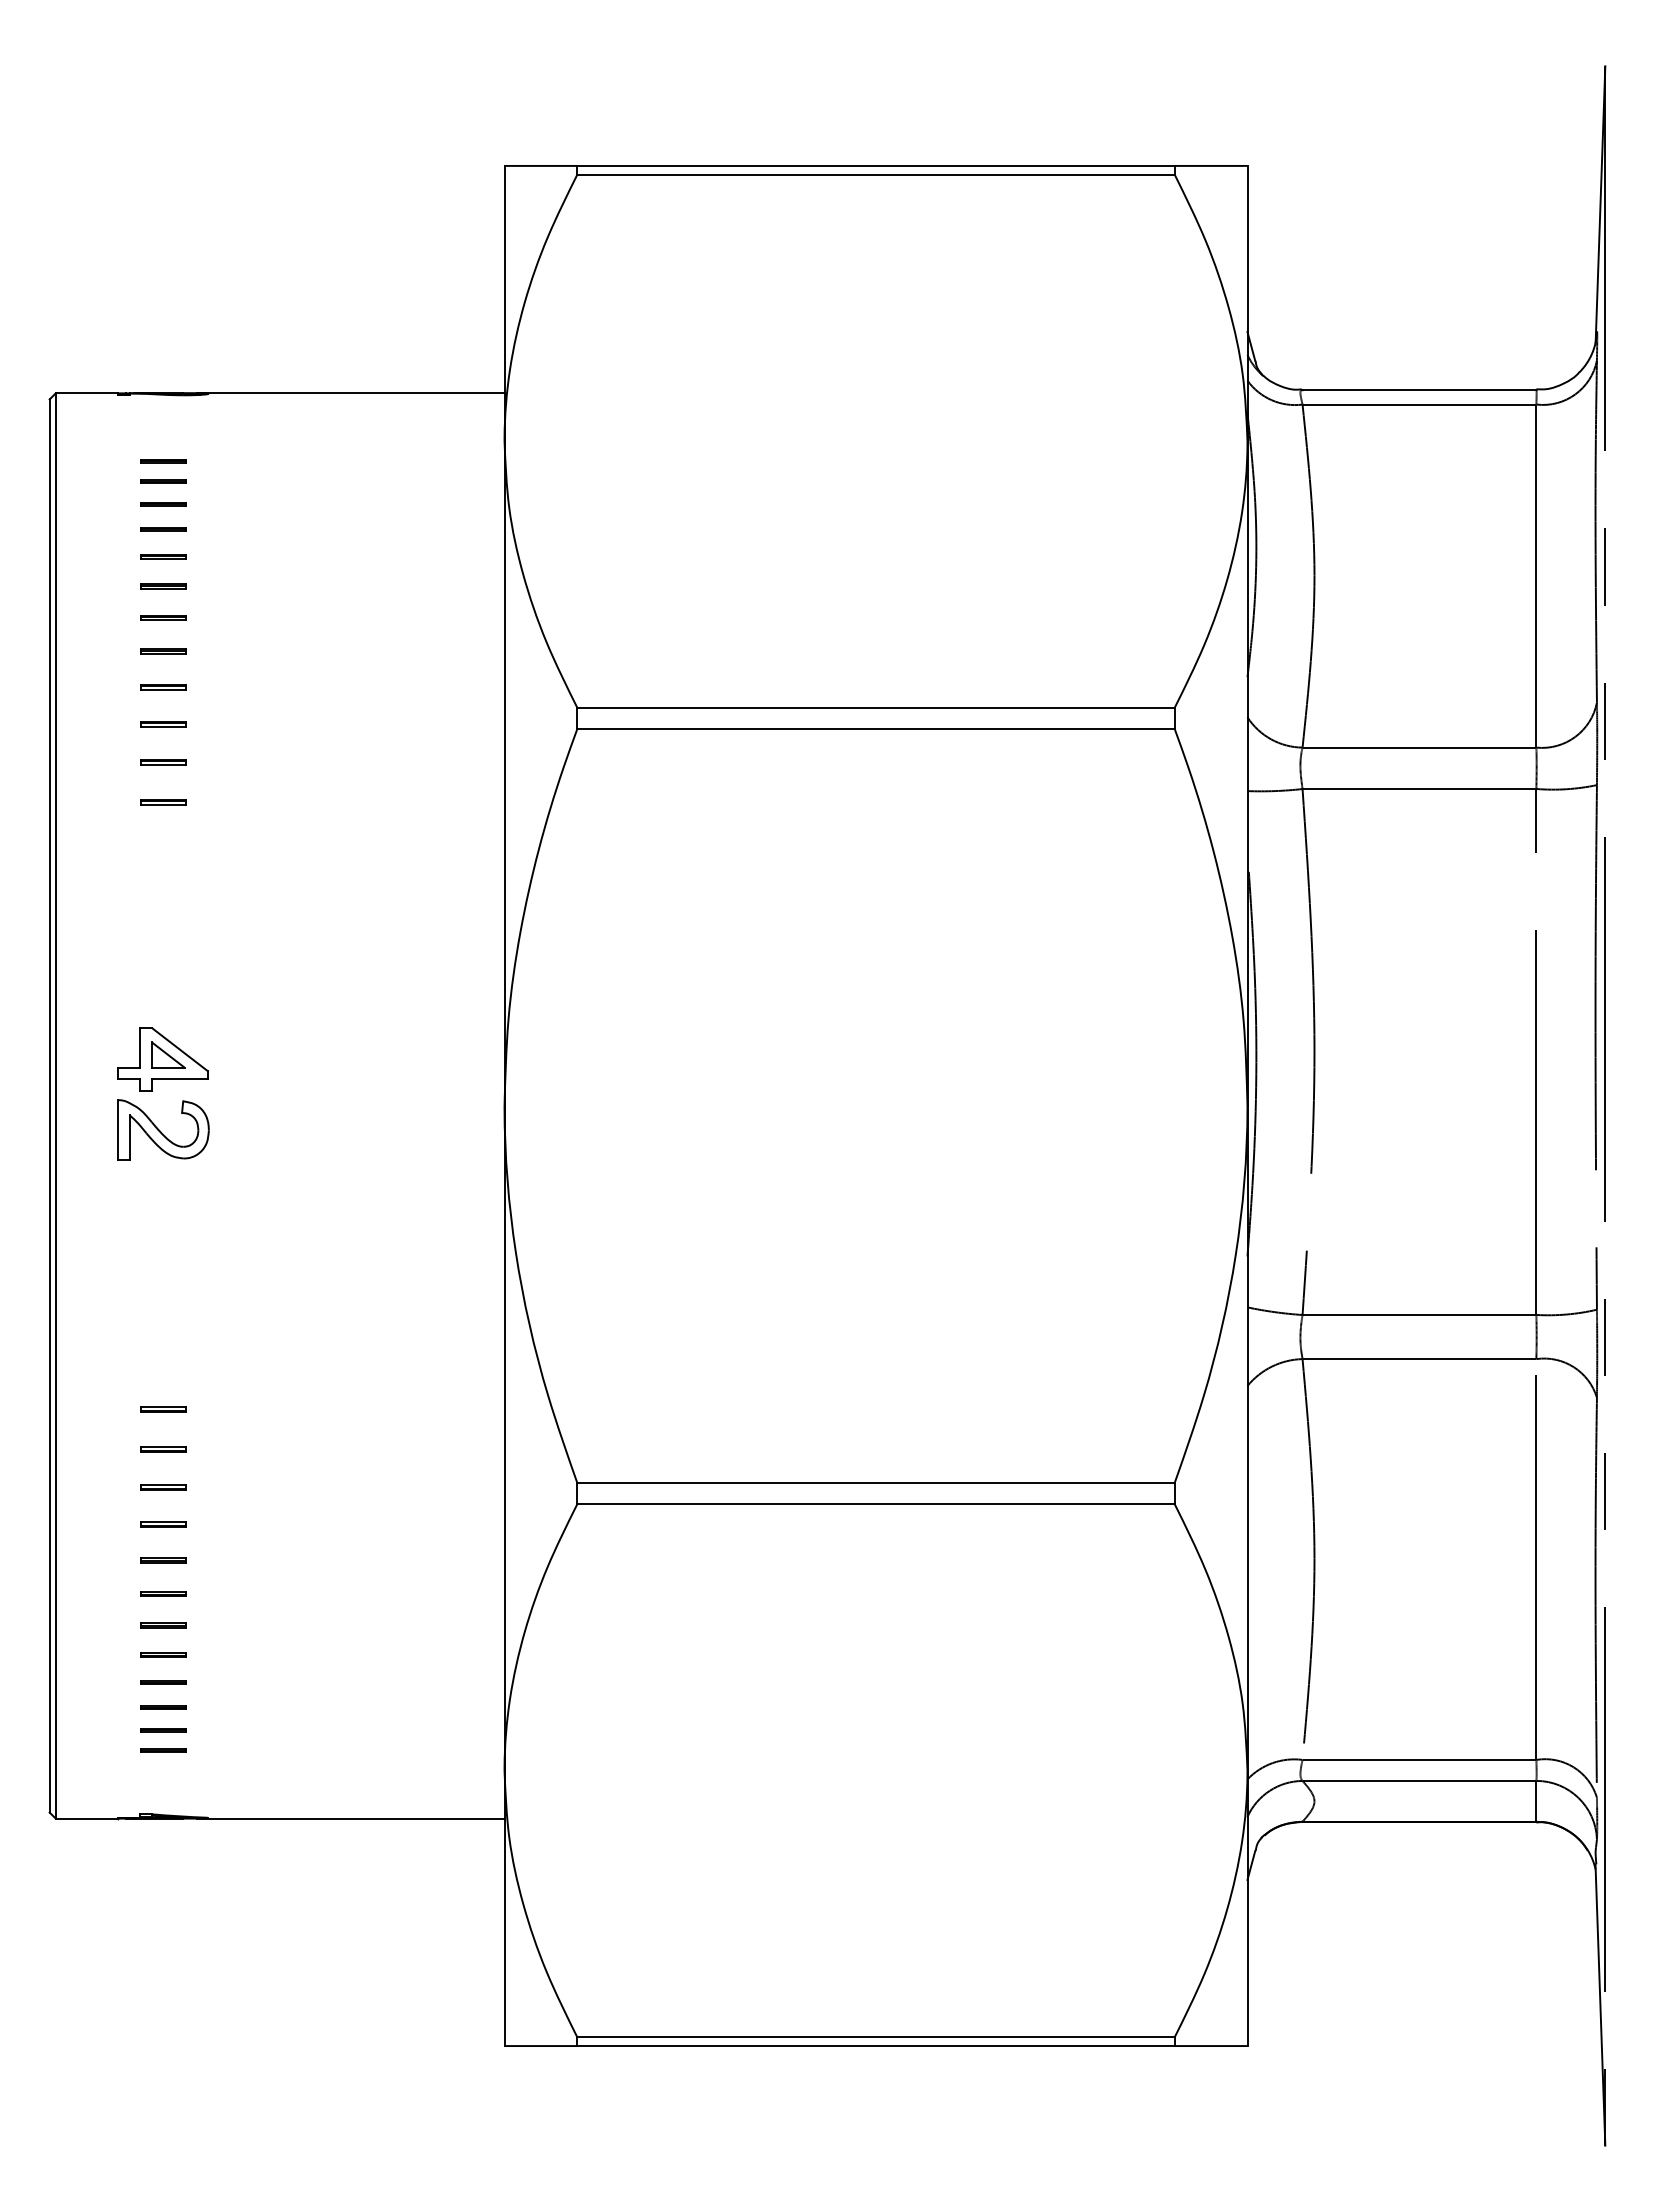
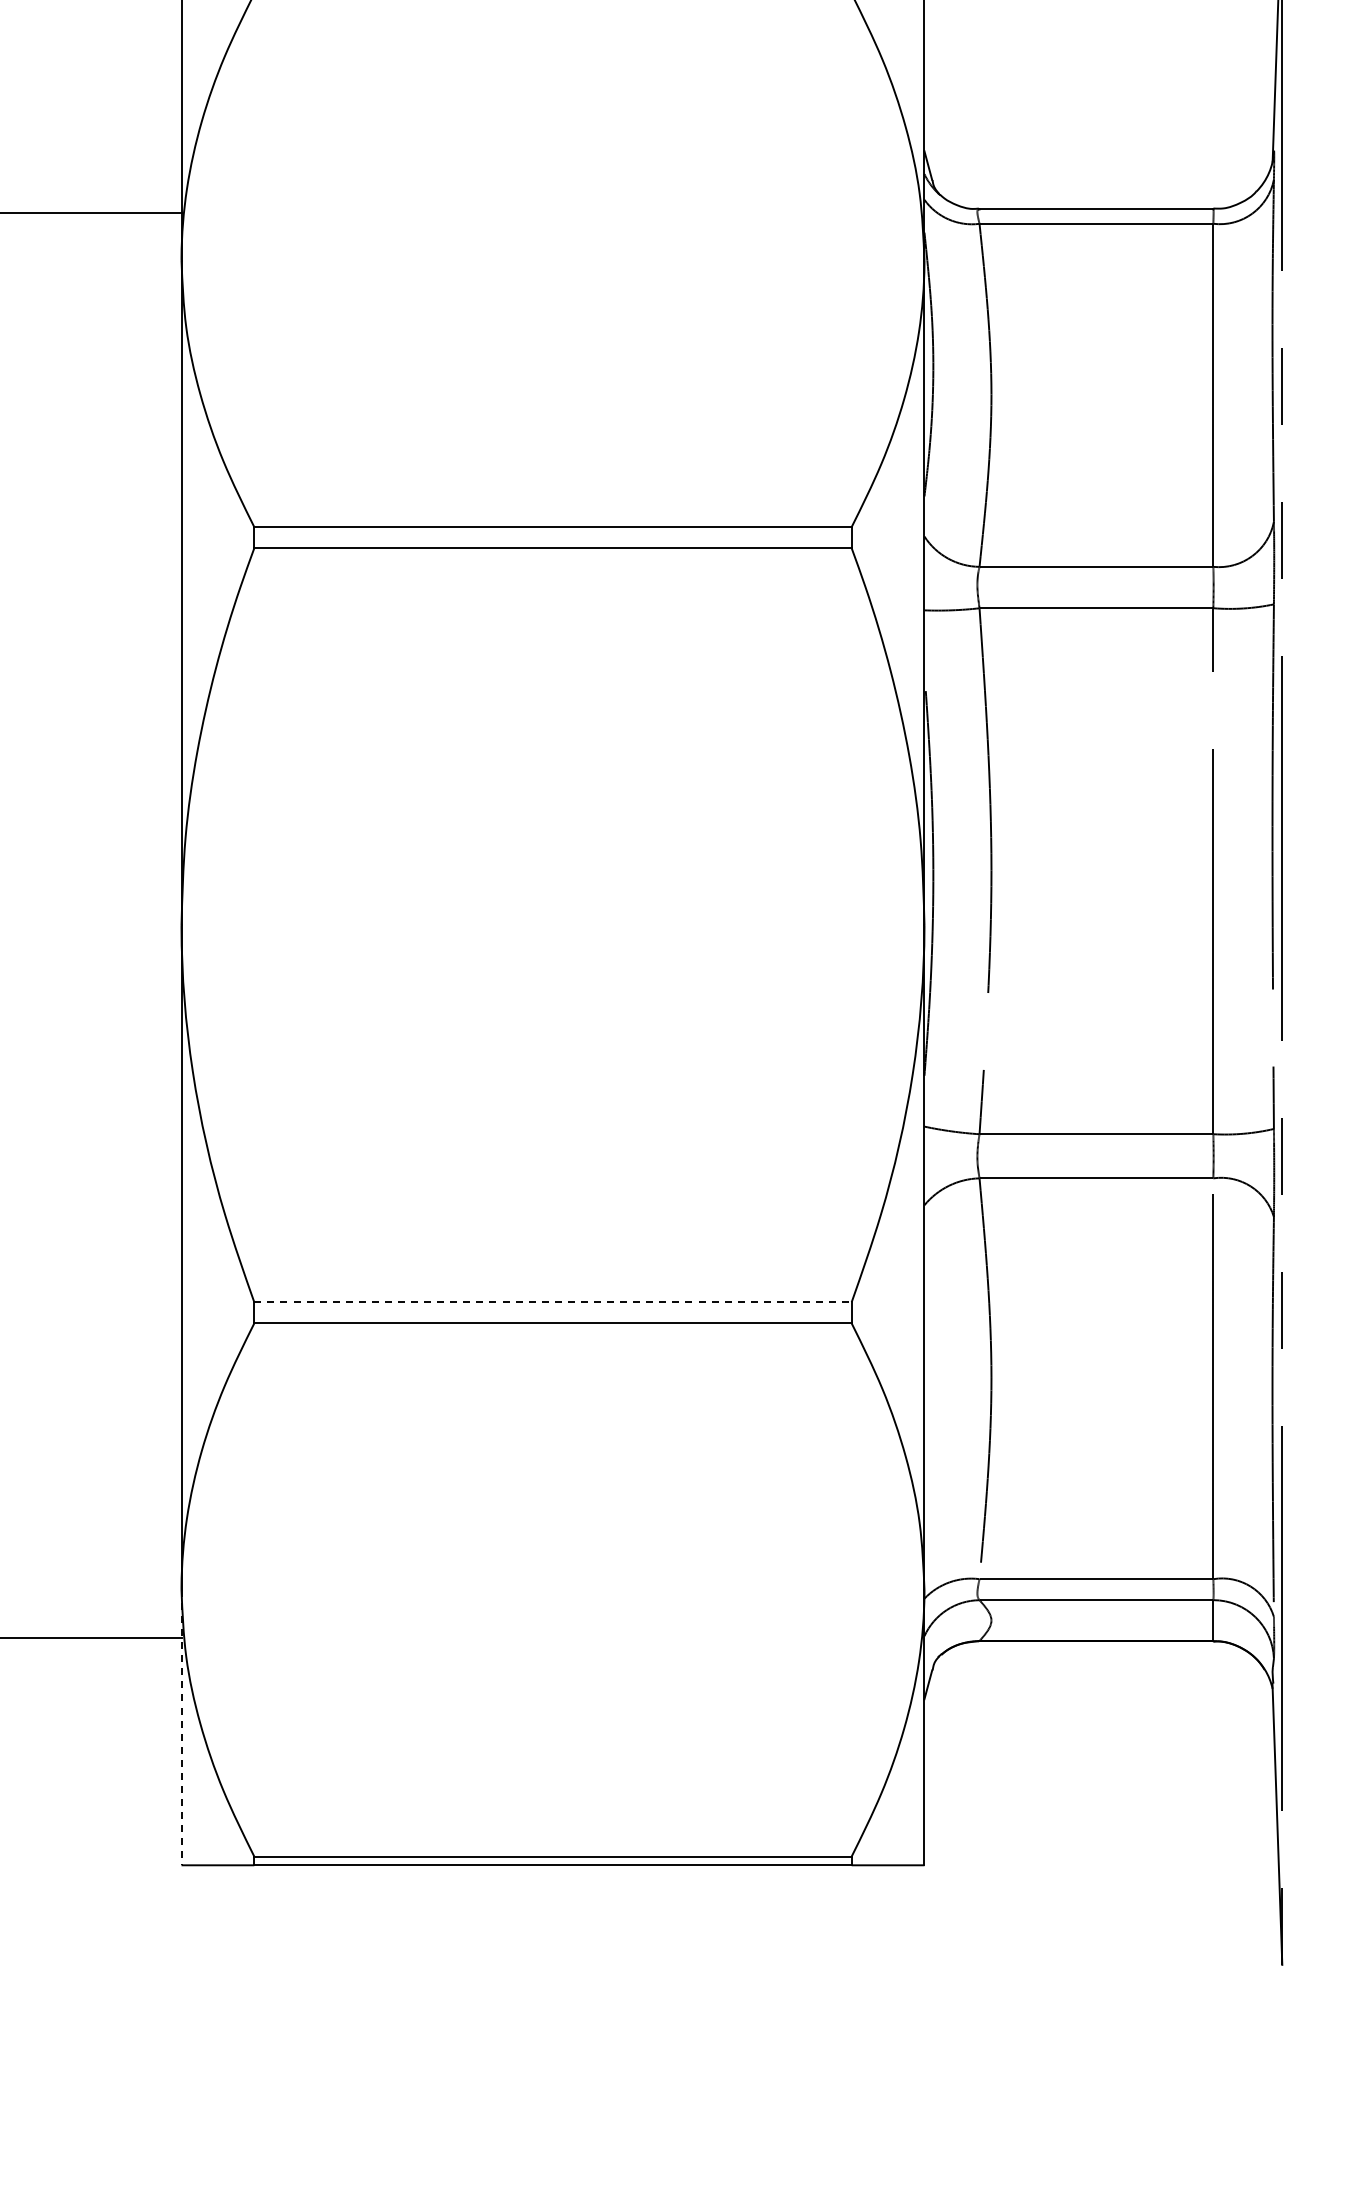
line: (876, 1482) -> (553, 1301), solid -> dashed
line: (504, 1908) -> (181, 1727), solid -> dashed

